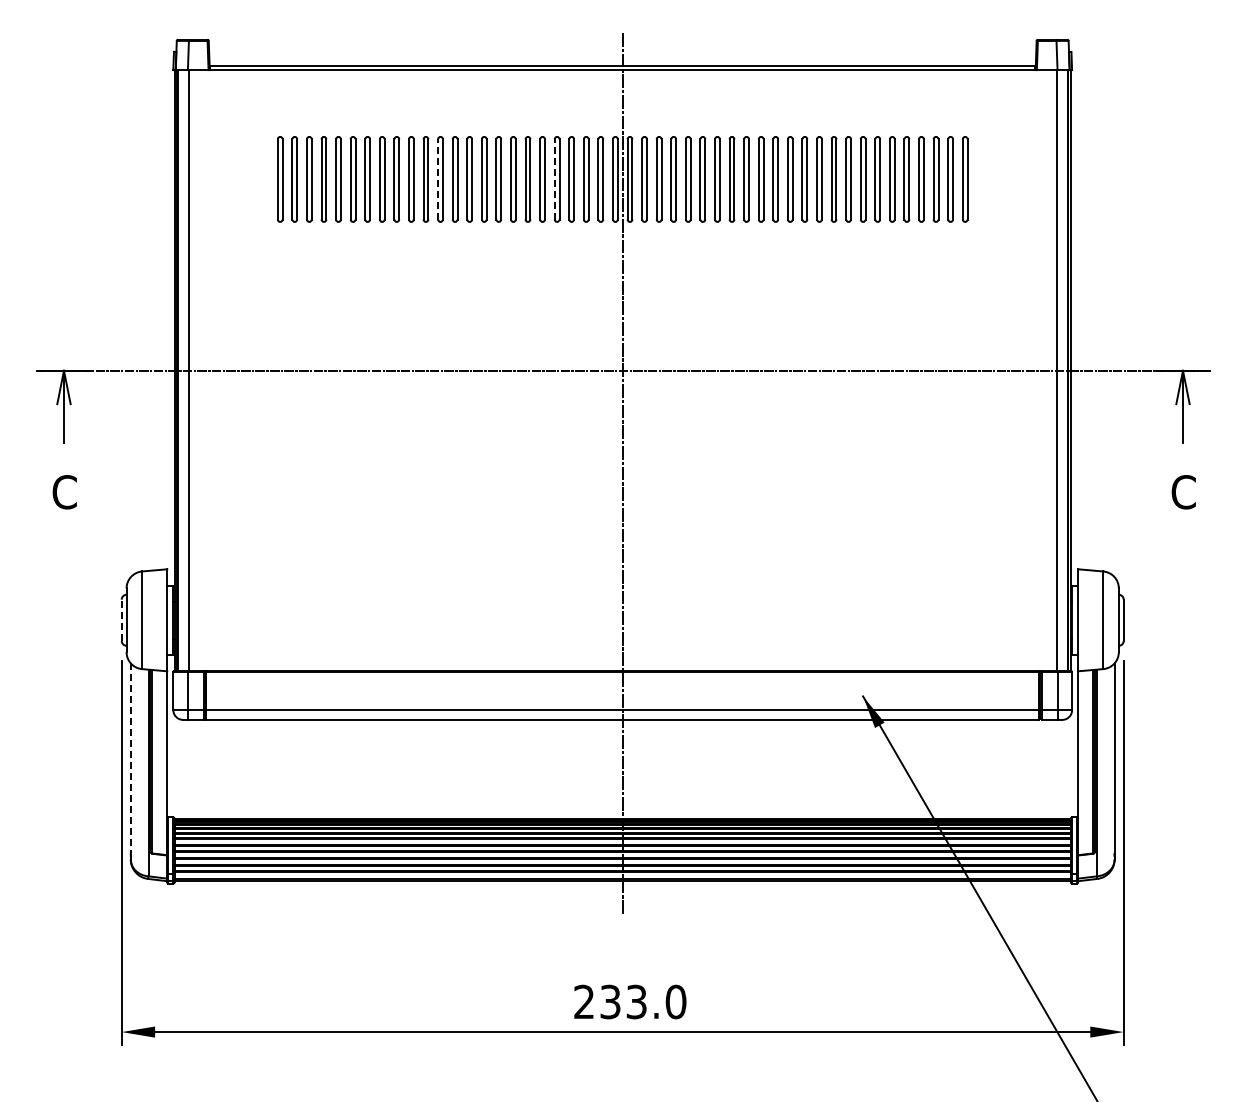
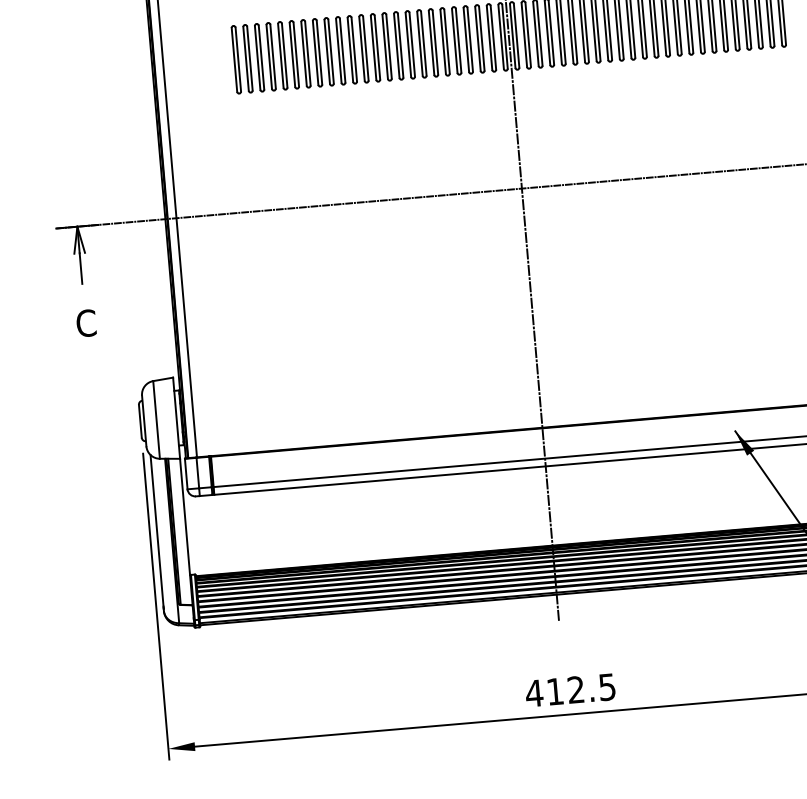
line: (438, 178) -> (362, 48), dashed -> solid
line: (554, 178) -> (454, 40), dashed -> solid
line: (121, 620) -> (140, 421), dashed -> solid
line: (130, 758) -> (156, 530), dashed -> solid
text: (629, 1001) -> (570, 689), 233.0 -> 412.5

